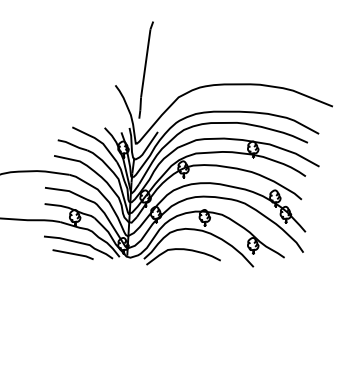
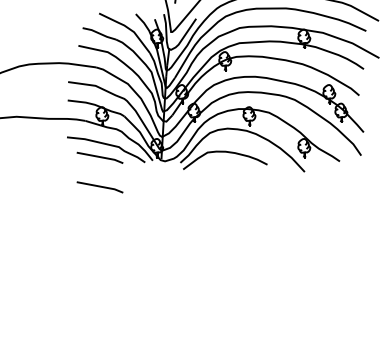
line: (72, 280) -> (99, 187), added

